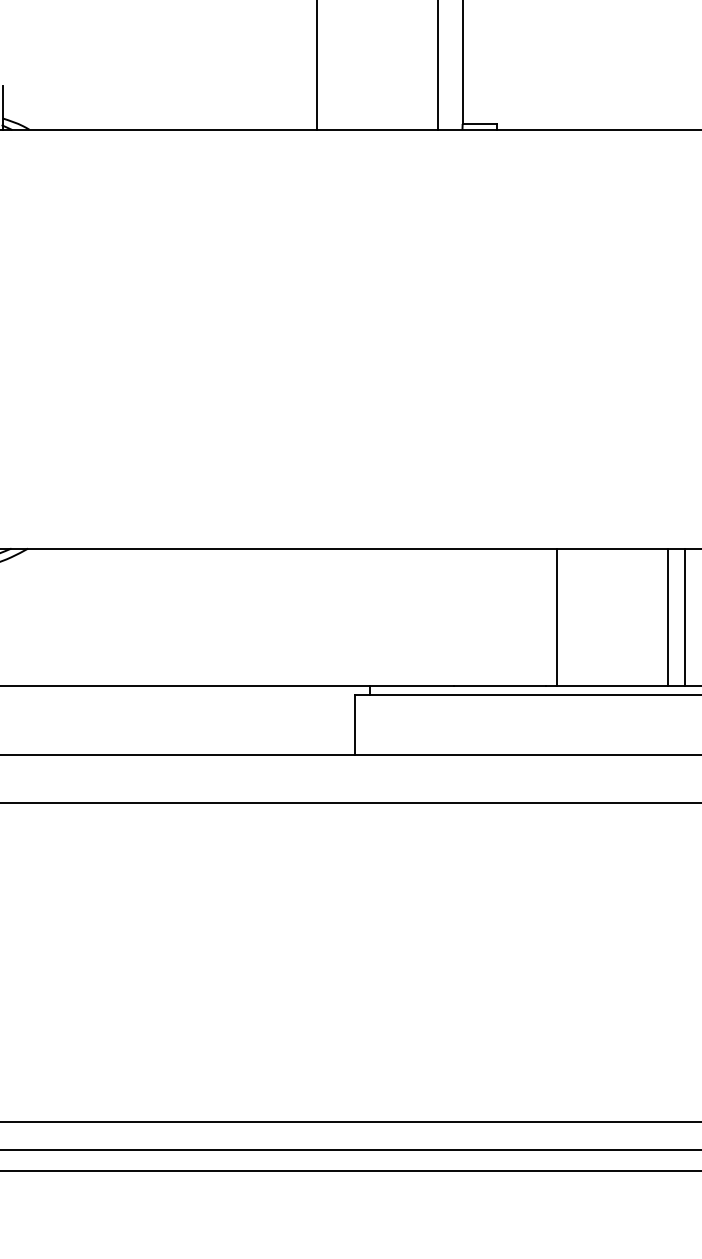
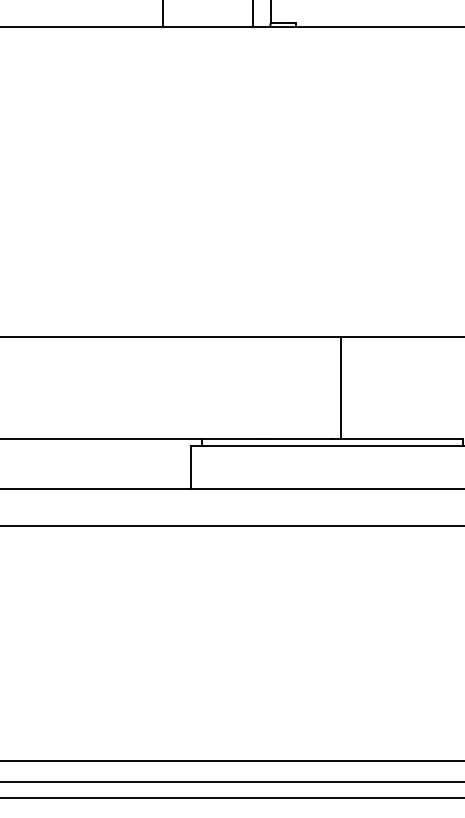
line: (668, 617) -> (422, 388), removed
line: (684, 617) -> (434, 388), removed

